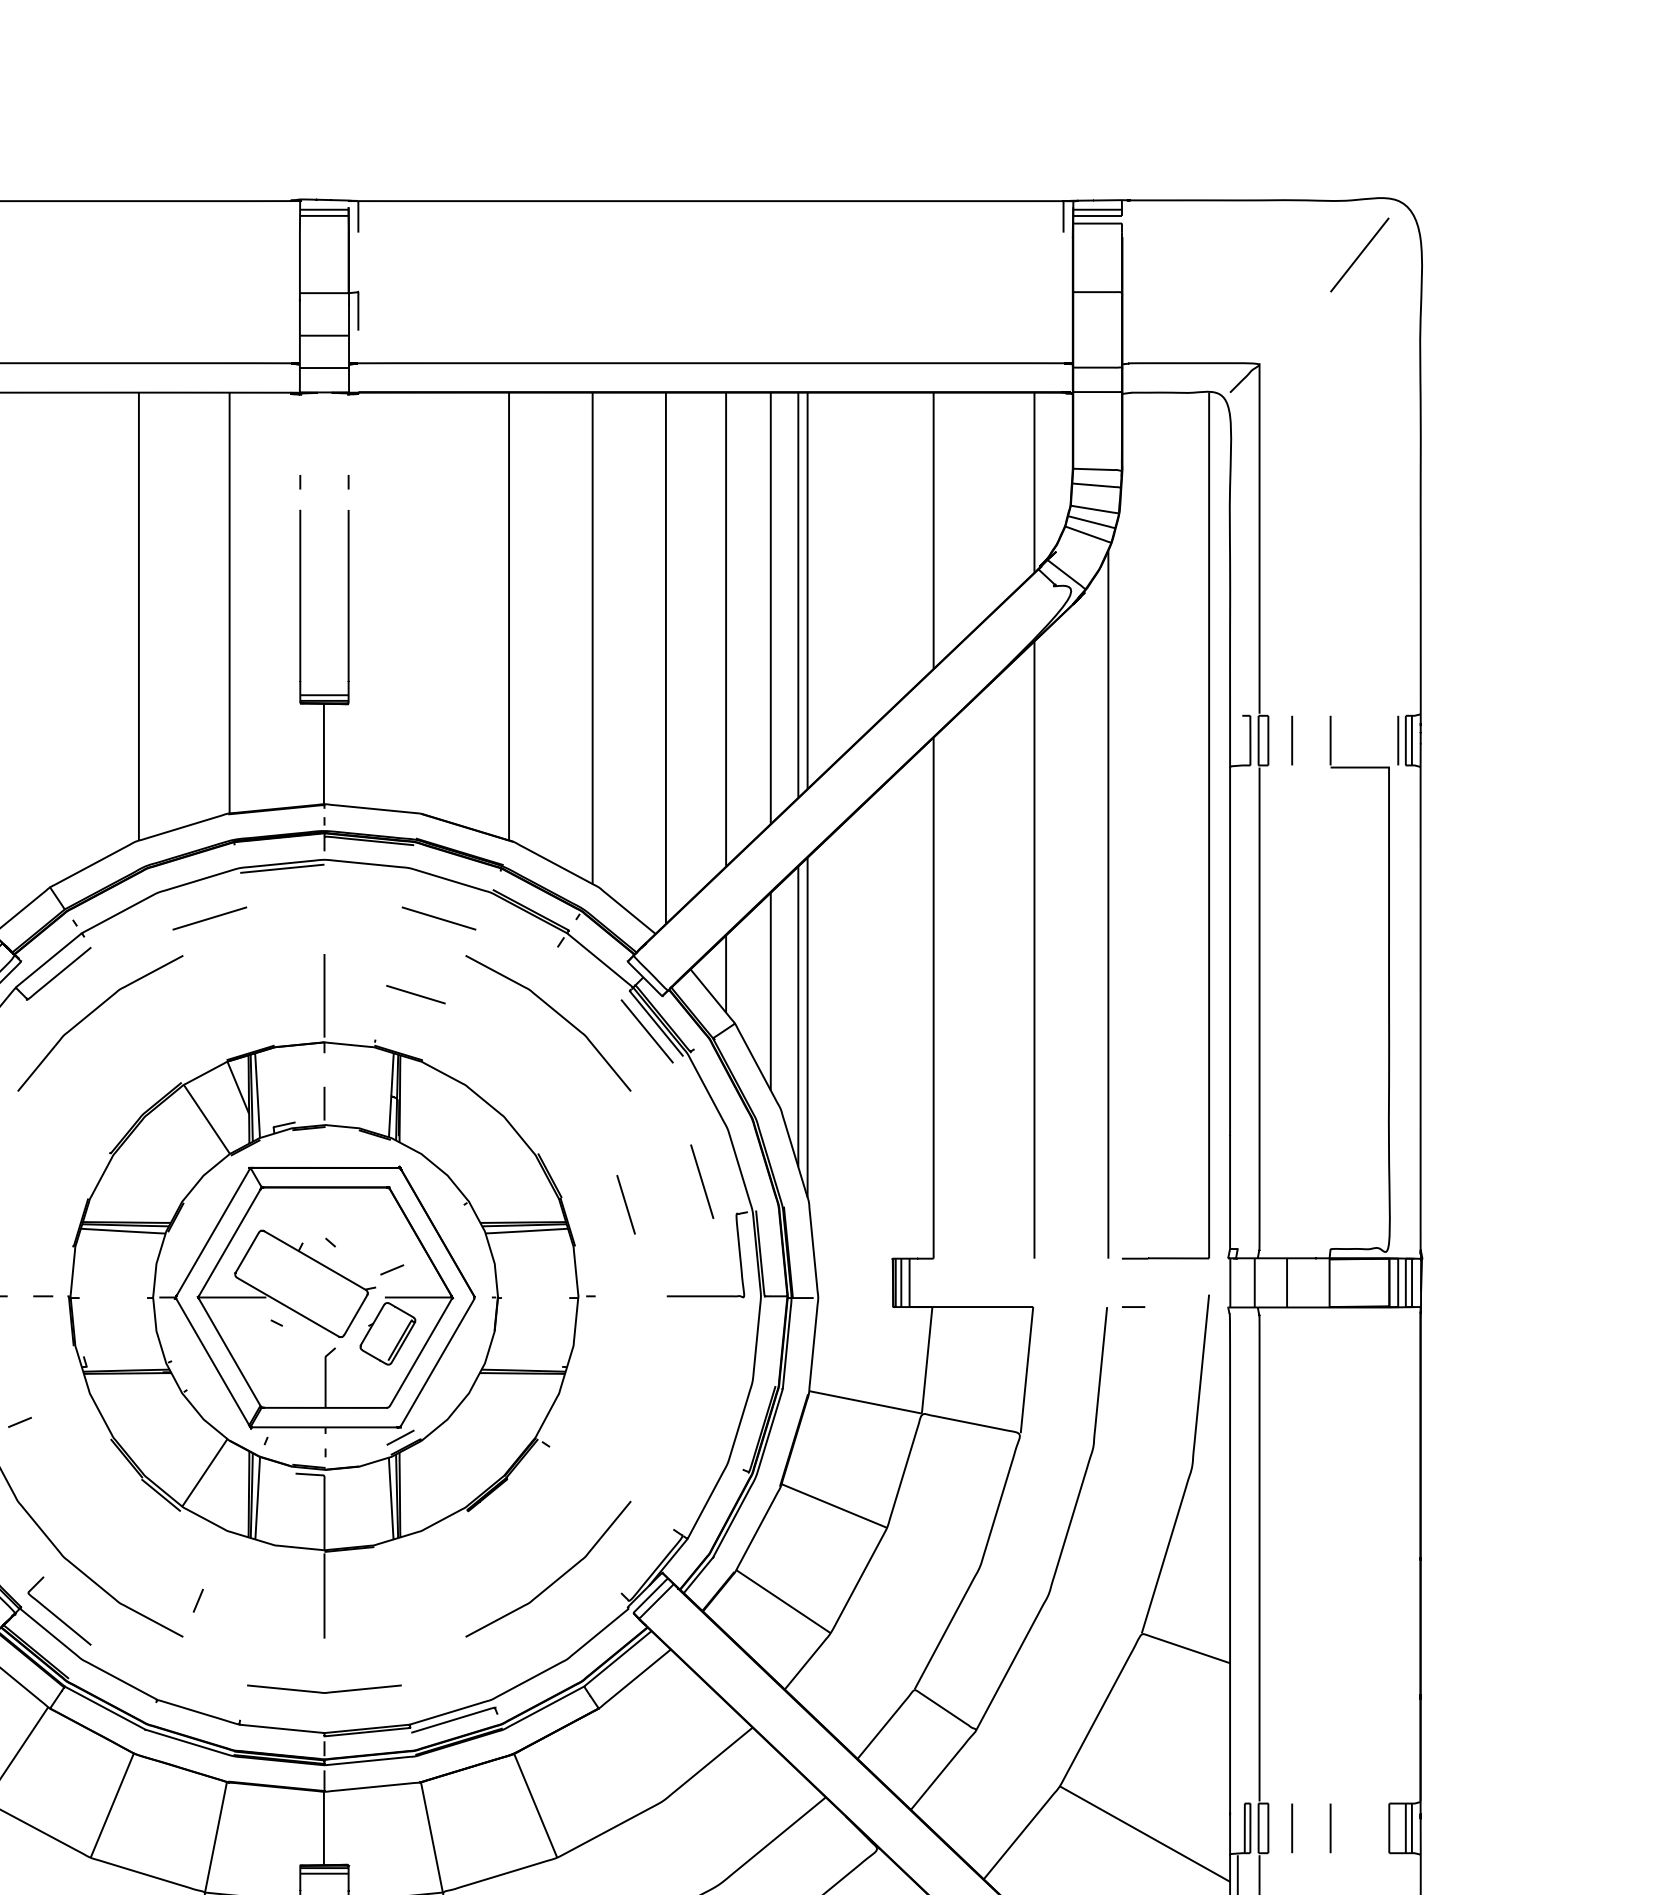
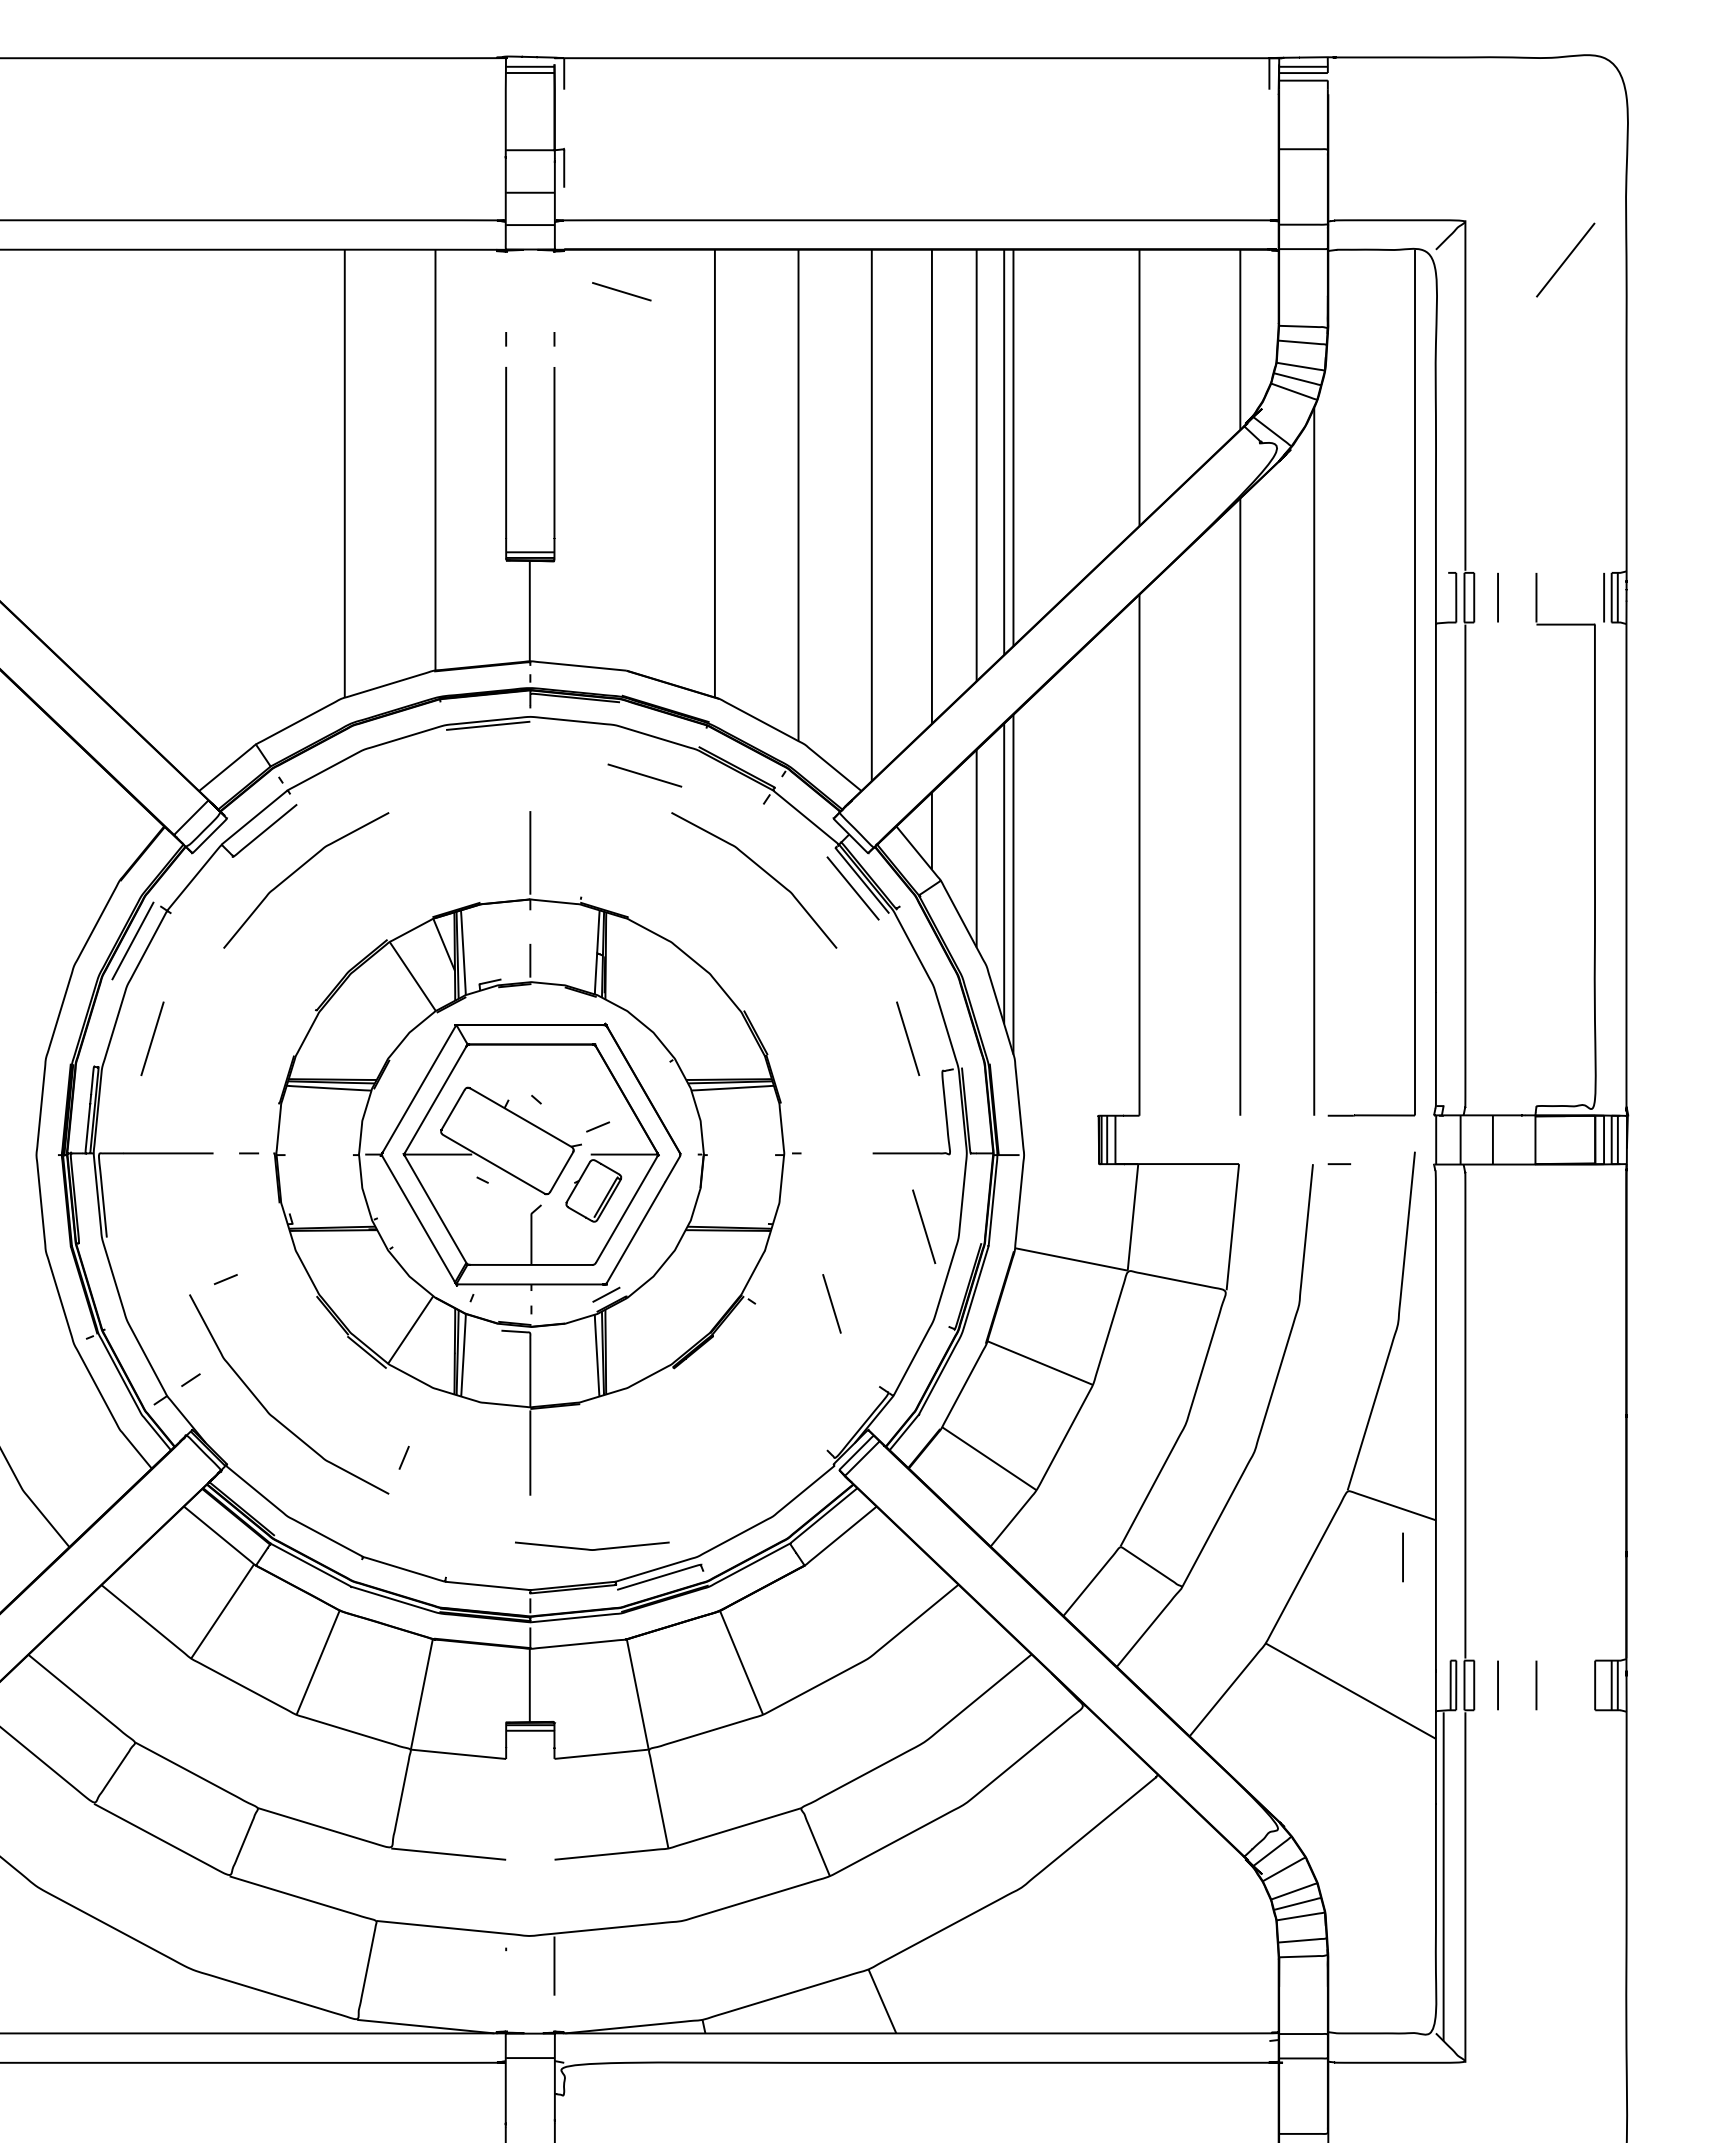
line: (1359, 254) -> (1565, 259), moved
line: (209, 918) -> (415, 775), removed
line: (415, 994) -> (621, 291), moved
line: (625, 1204) -> (831, 1303), moved
line: (718, 1369) -> (924, 1226), added
curve: (557, 1578) -> (763, 1435), removed
curve: (55, 1614) -> (261, 1471), removed
curve: (324, 1692) -> (592, 1549), moved
line: (1196, 1700) -> (1402, 1557), added

